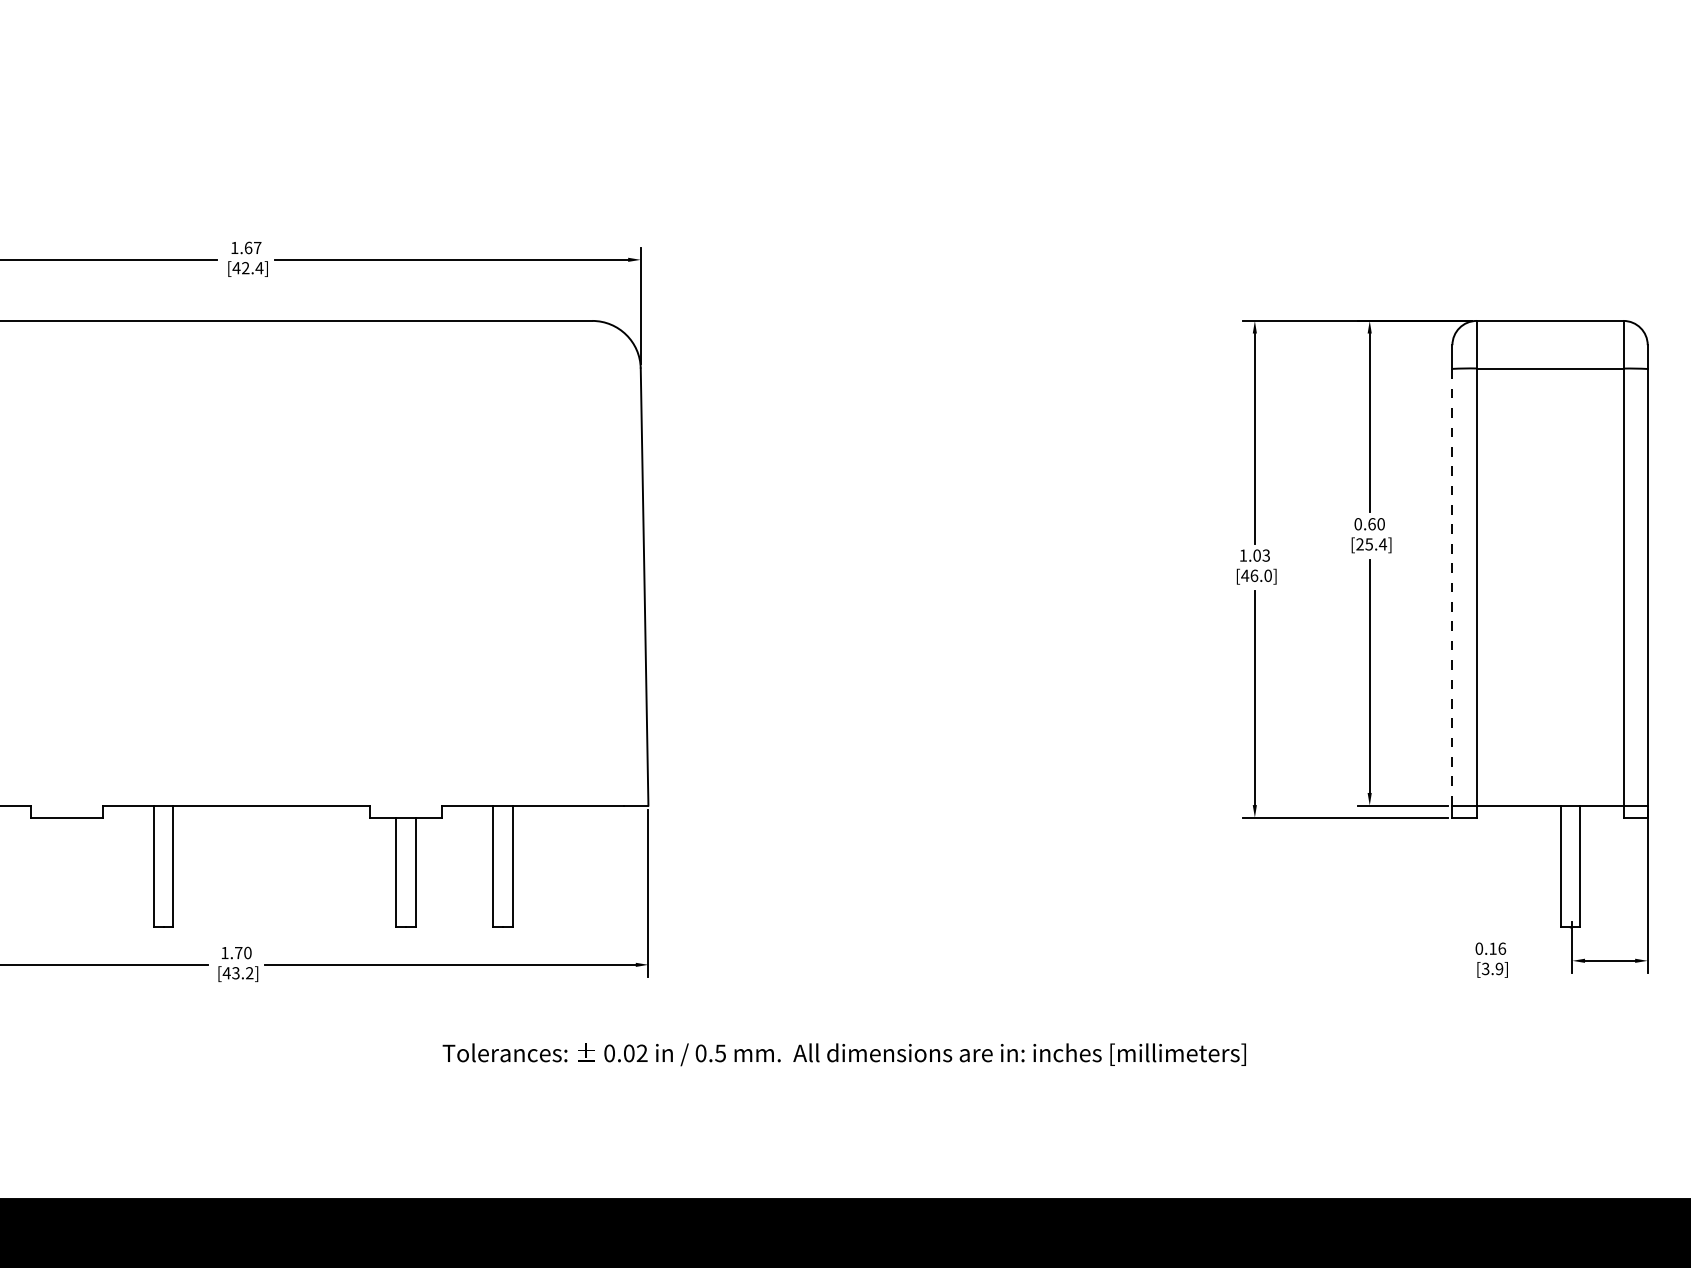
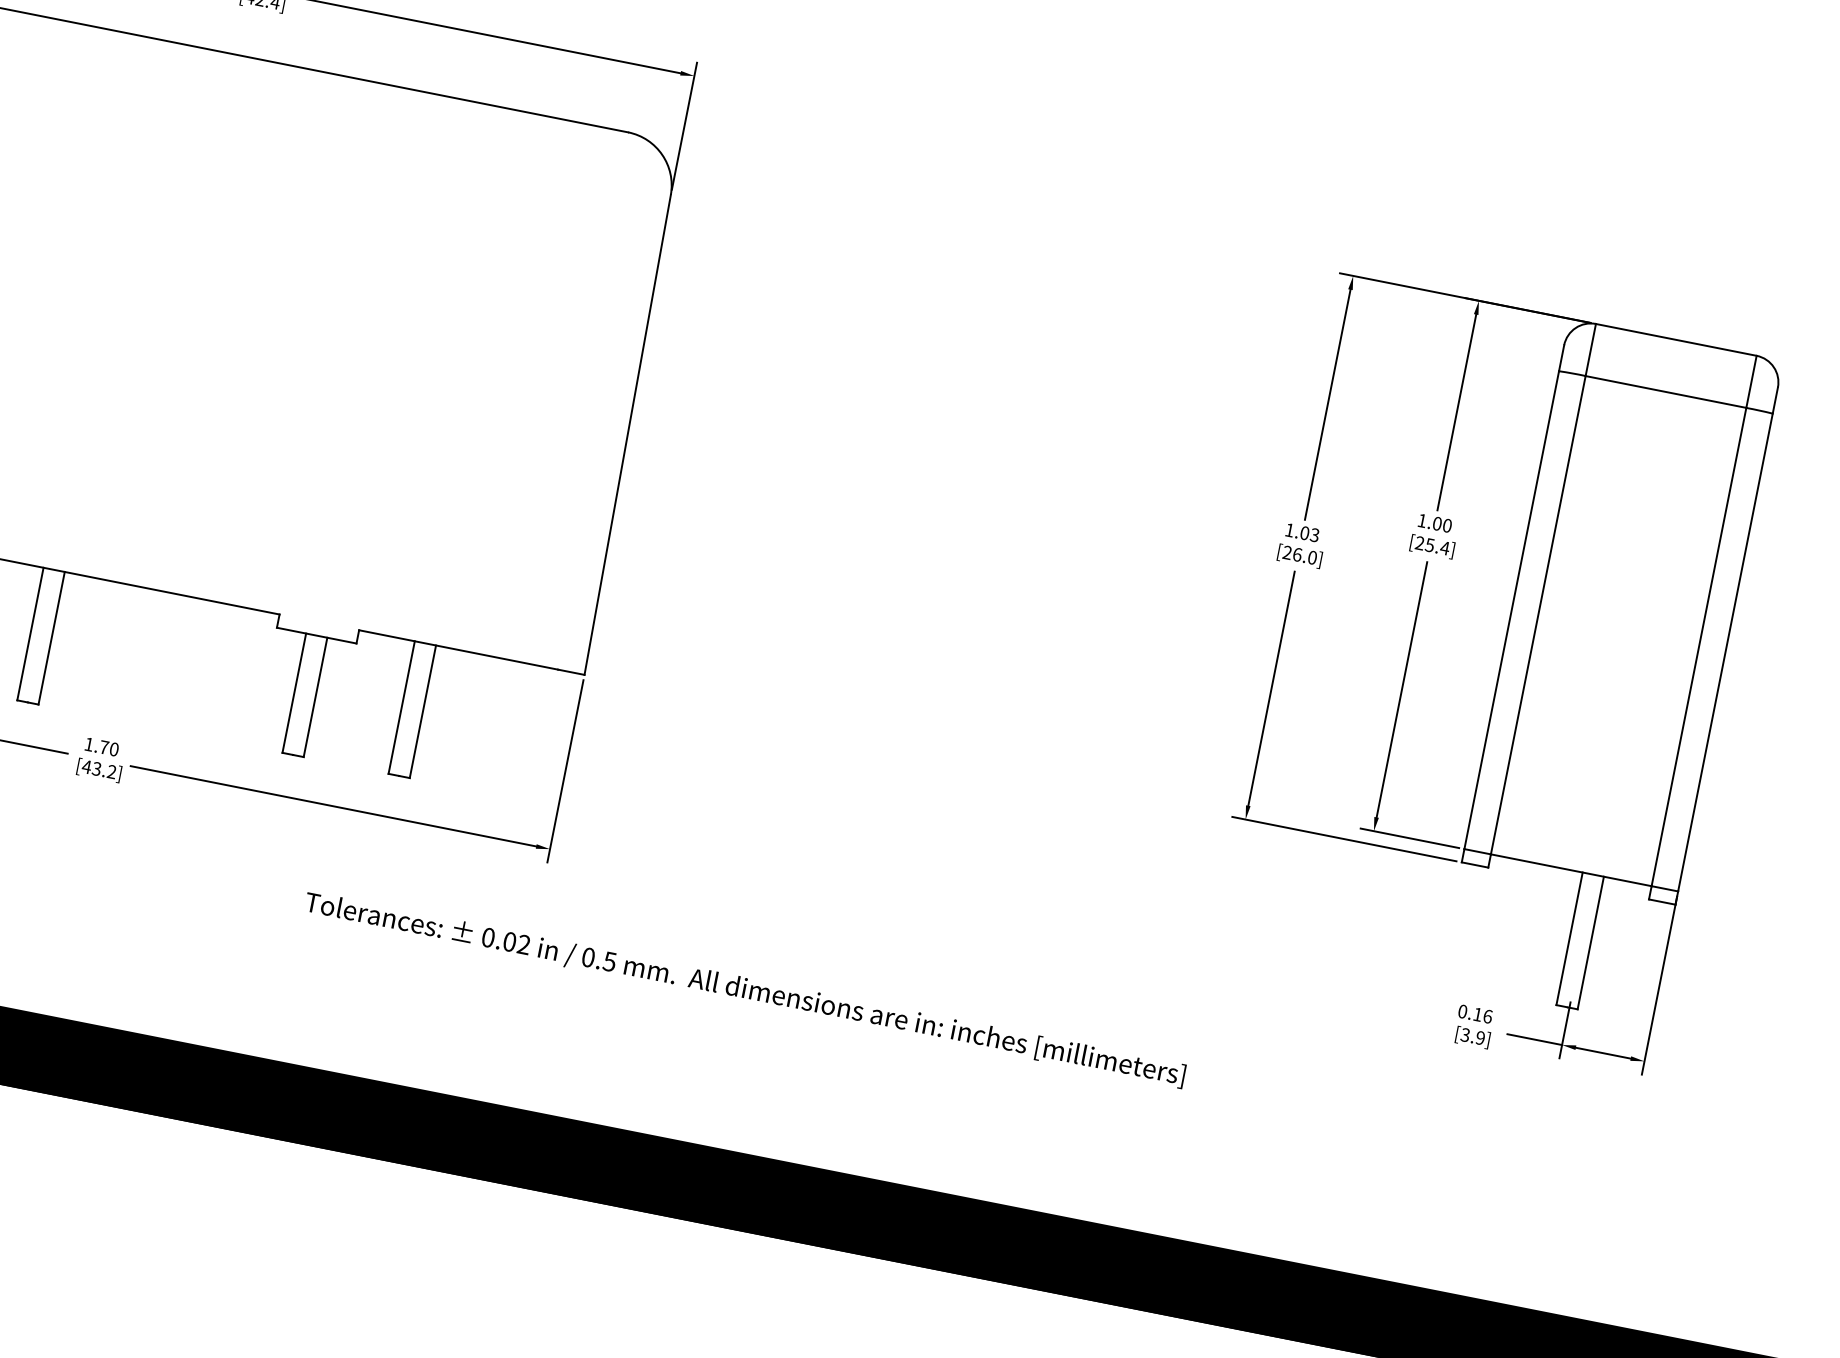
text: (1364, 524) -> (1429, 522), 0.60 -> 1.00
text: (1245, 575) -> (1287, 552), [46.0] -> [26.0]
line: (1452, 586) -> (1511, 609), dashed -> solid
line: (1547, 960) -> (1534, 1039), added

